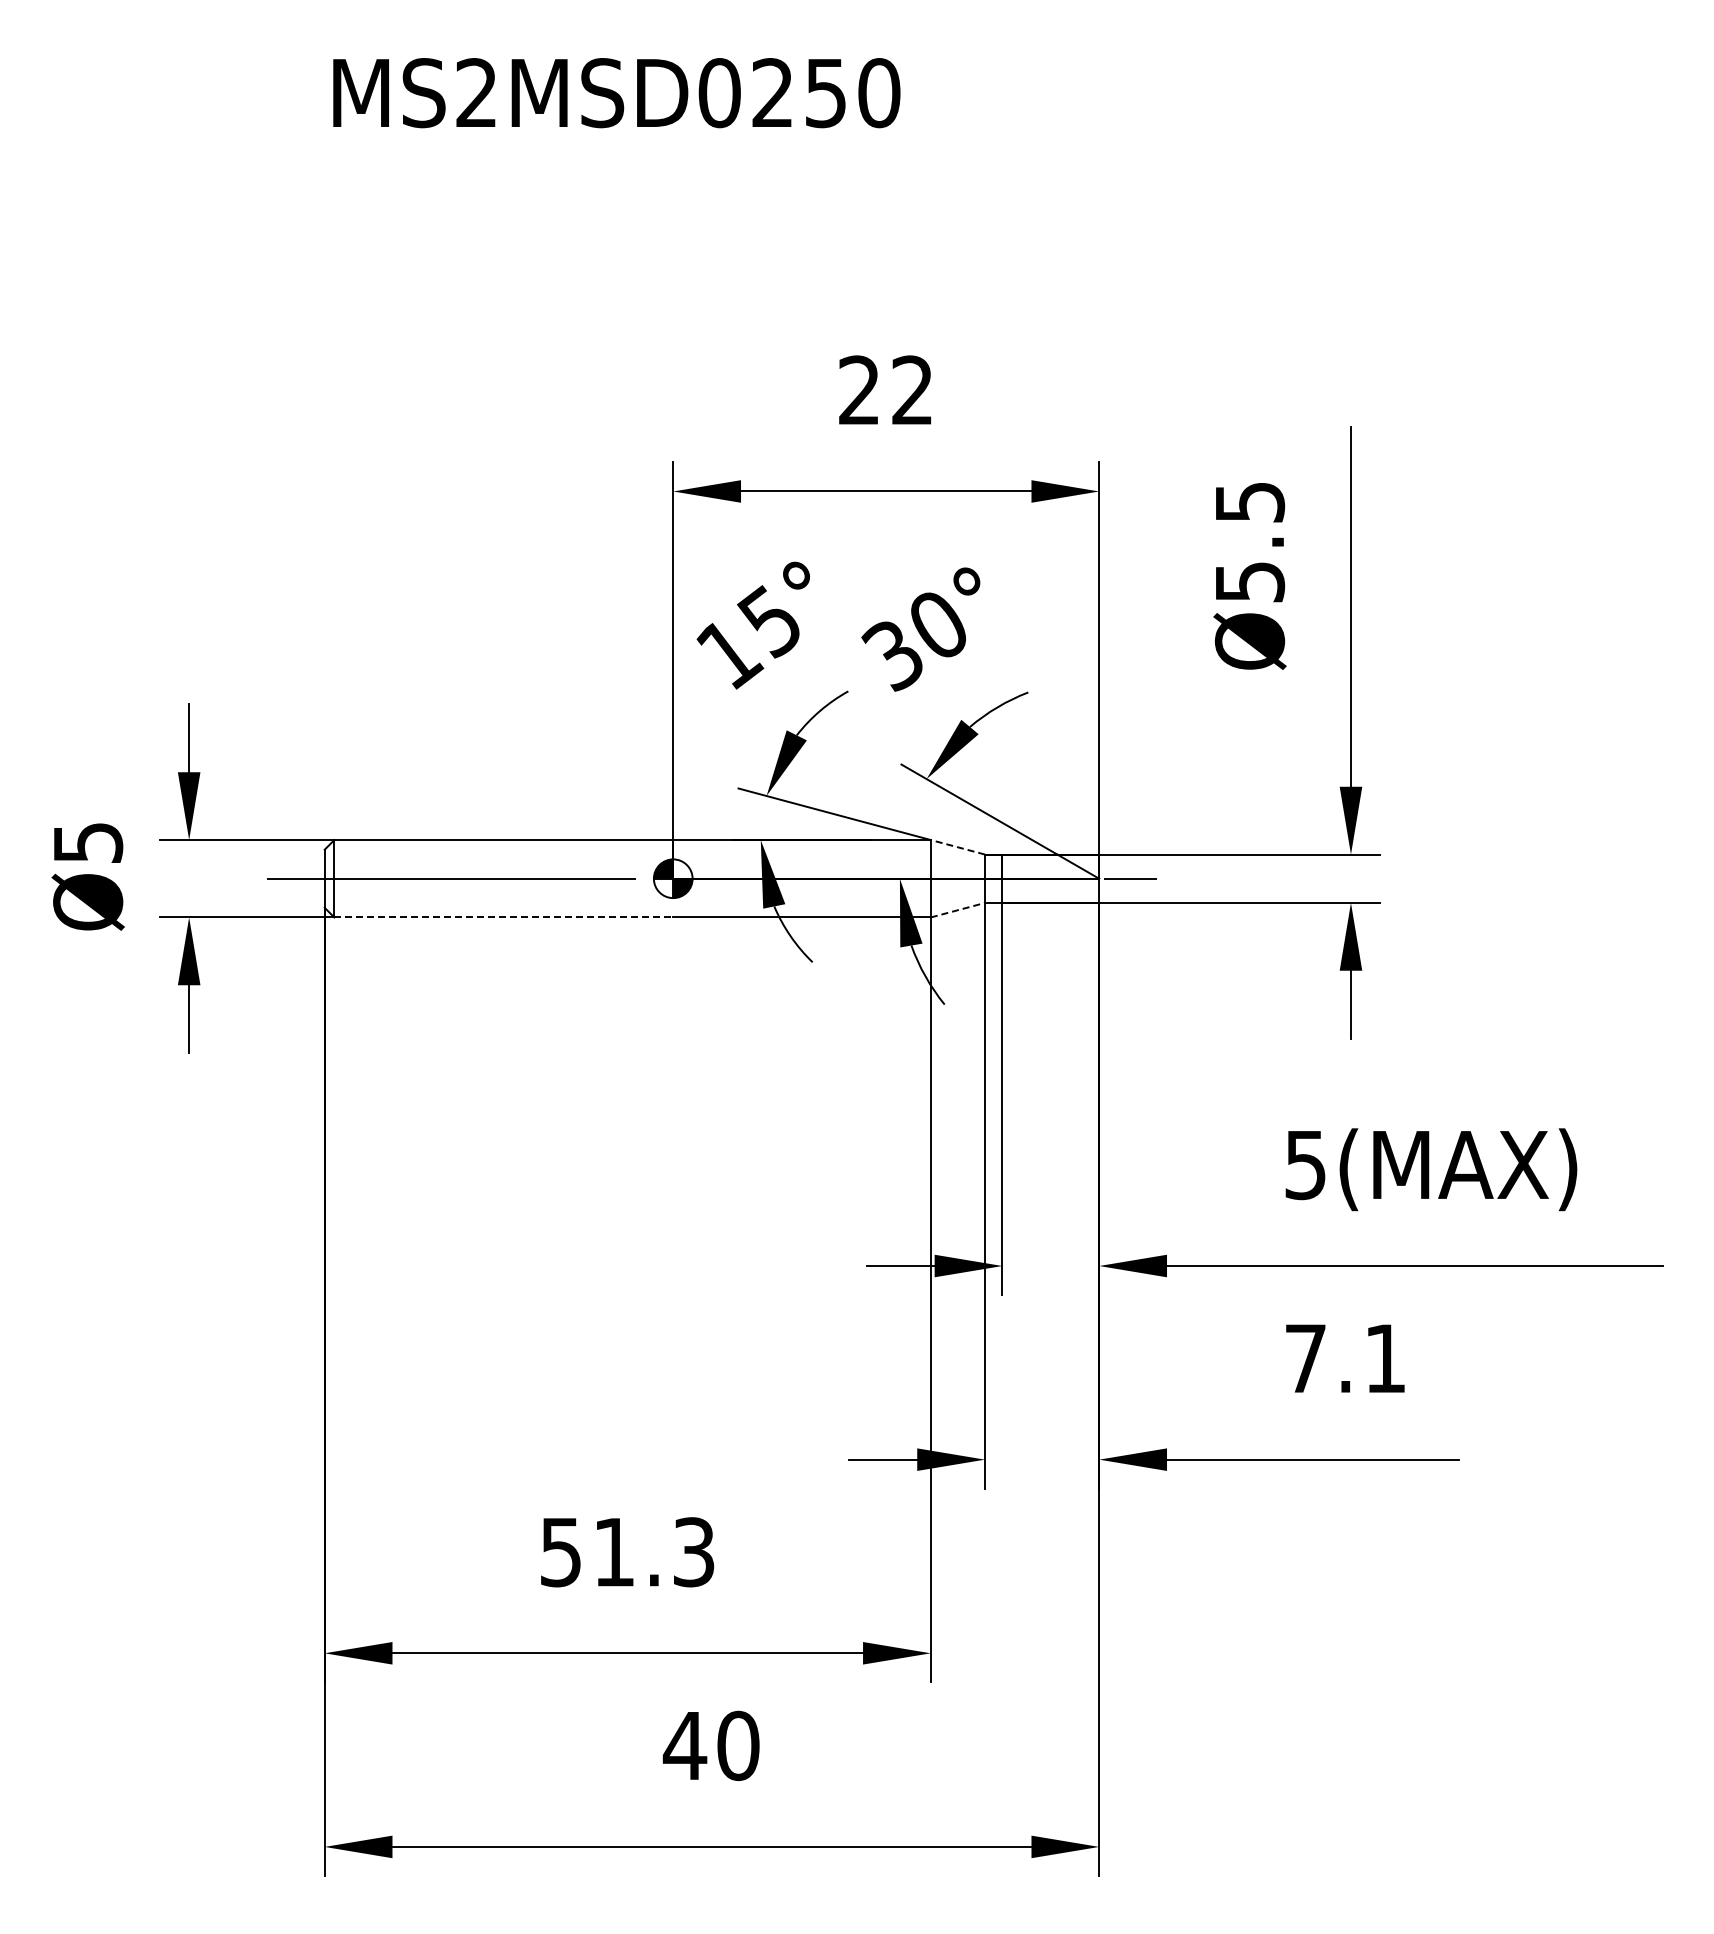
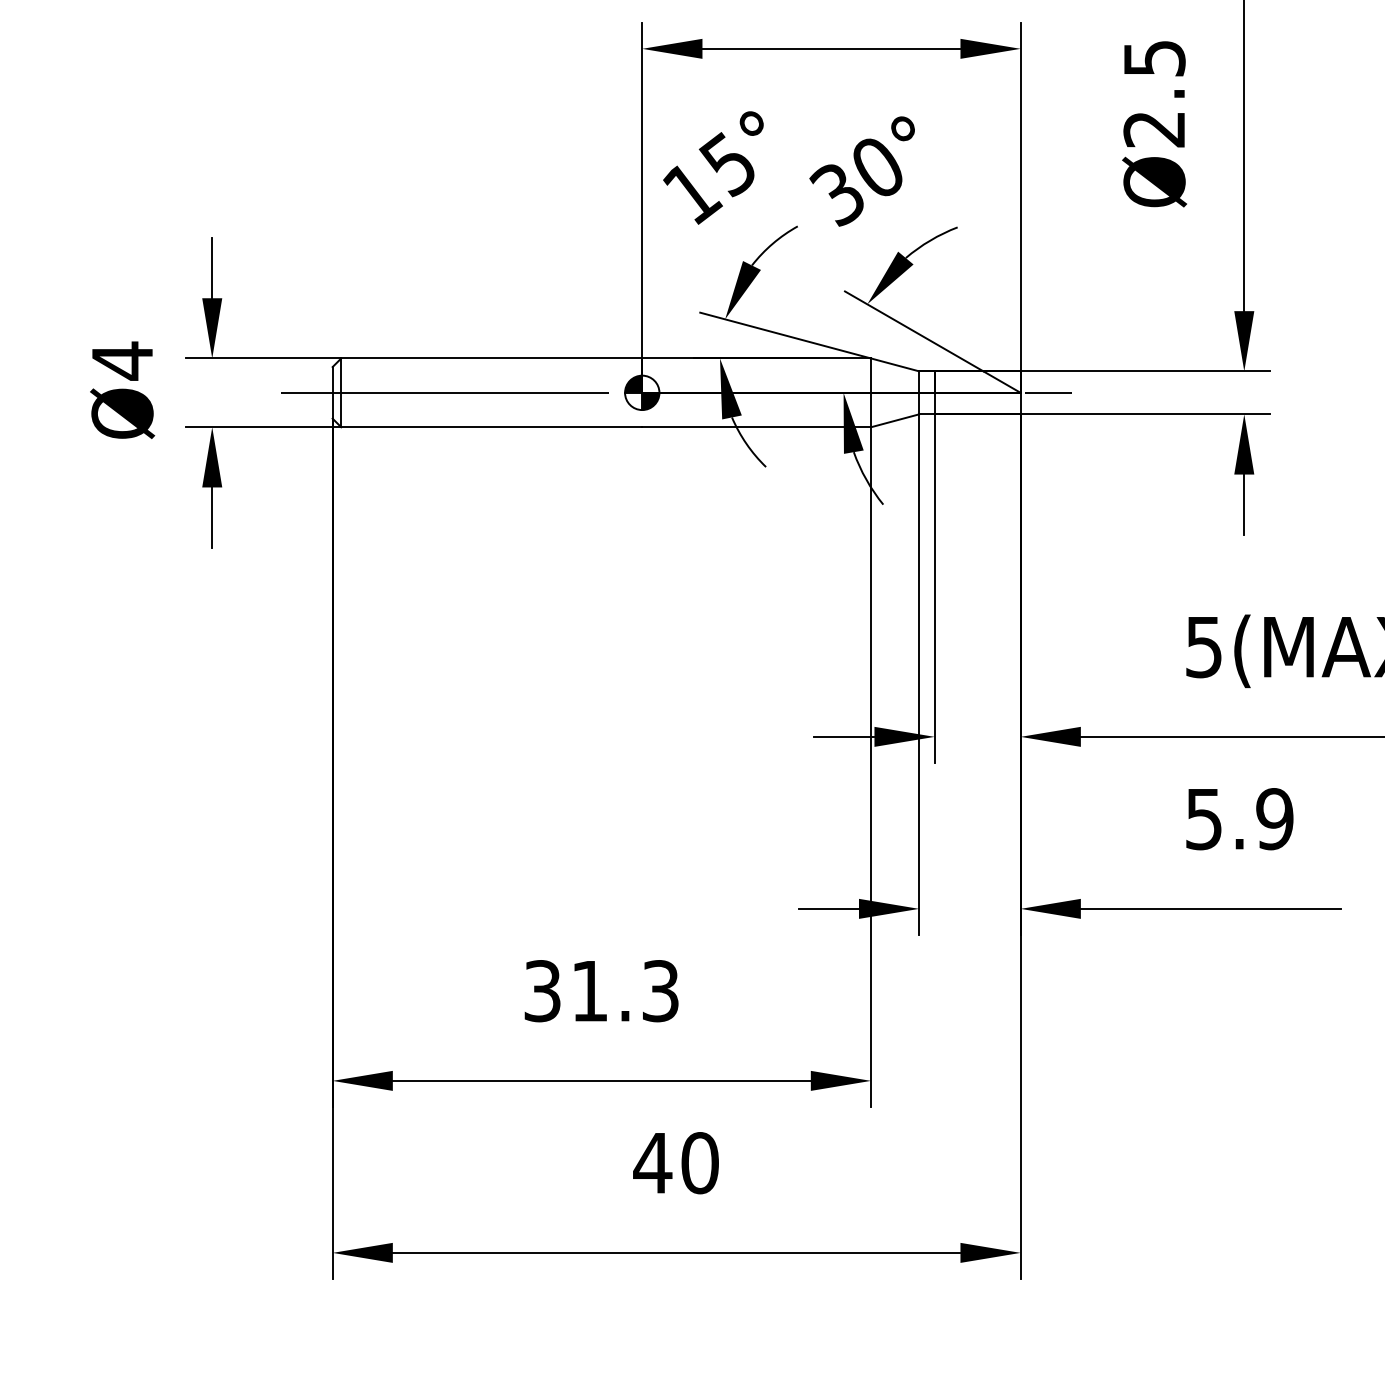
text: (1249, 582) -> (1154, 129), Ø5.5 -> Ø2.5
text: (88, 842) -> (122, 360), Ø5 -> Ø4
line: (957, 847) -> (894, 365), dashed -> solid
line: (958, 910) -> (895, 421), dashed -> solid
line: (504, 917) -> (492, 427), dashed -> solid
text: (1345, 1358) -> (1239, 819), 7.1 -> 5.9
text: (561, 1551) -> (542, 990), 51.3 -> 31.3

